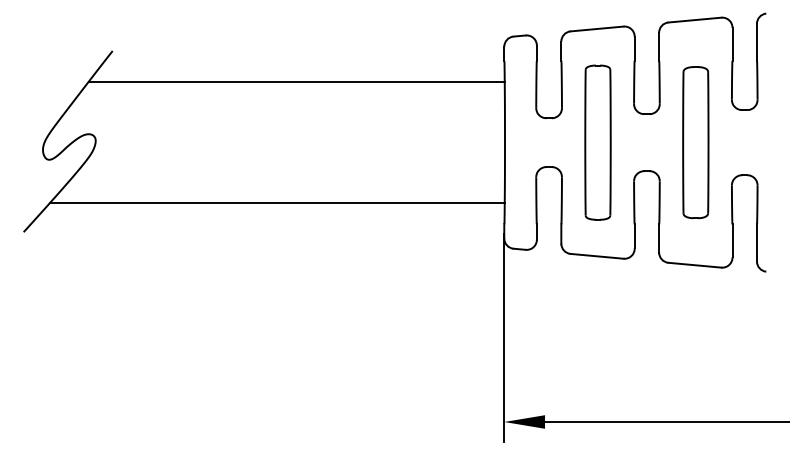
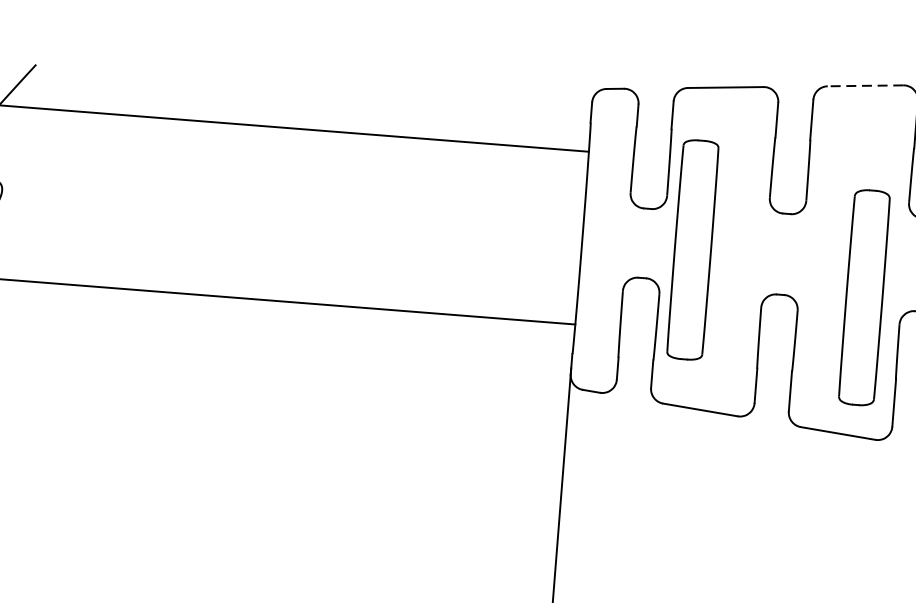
line: (694, 20) -> (864, 86), solid -> dashed
part: (597, 142) -> (692, 249), moved
part: (695, 142) -> (863, 297), moved

